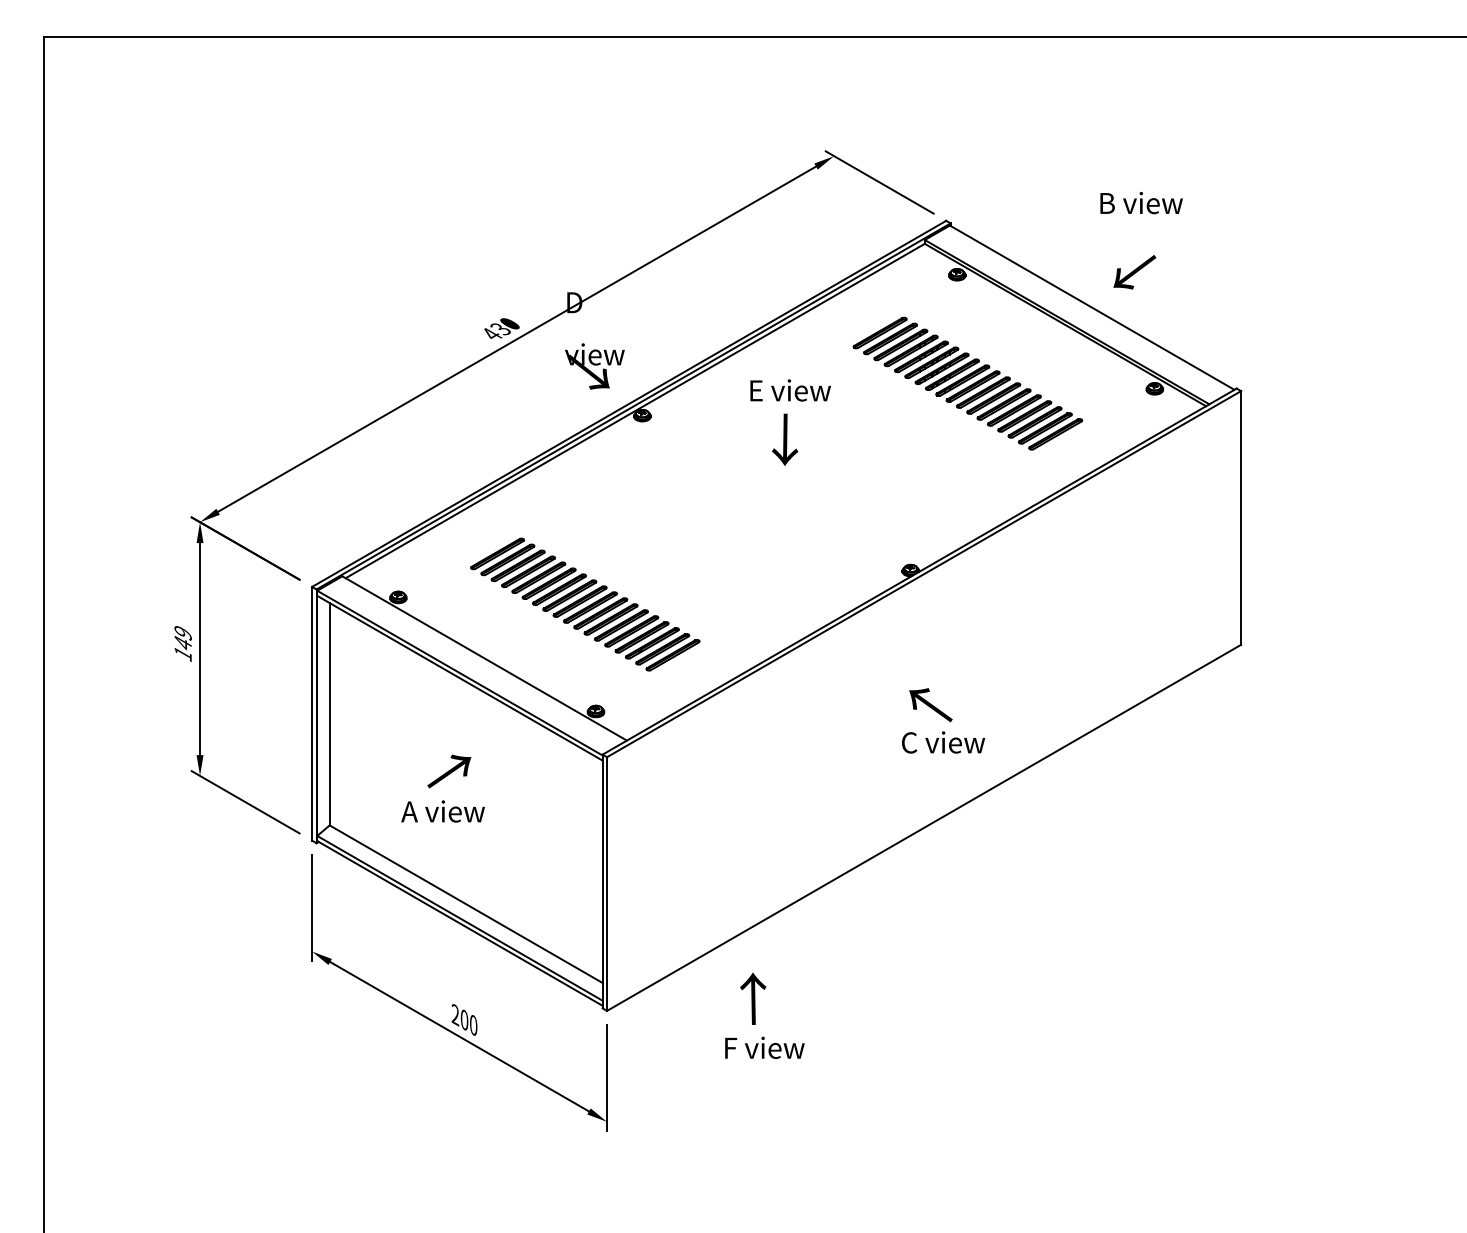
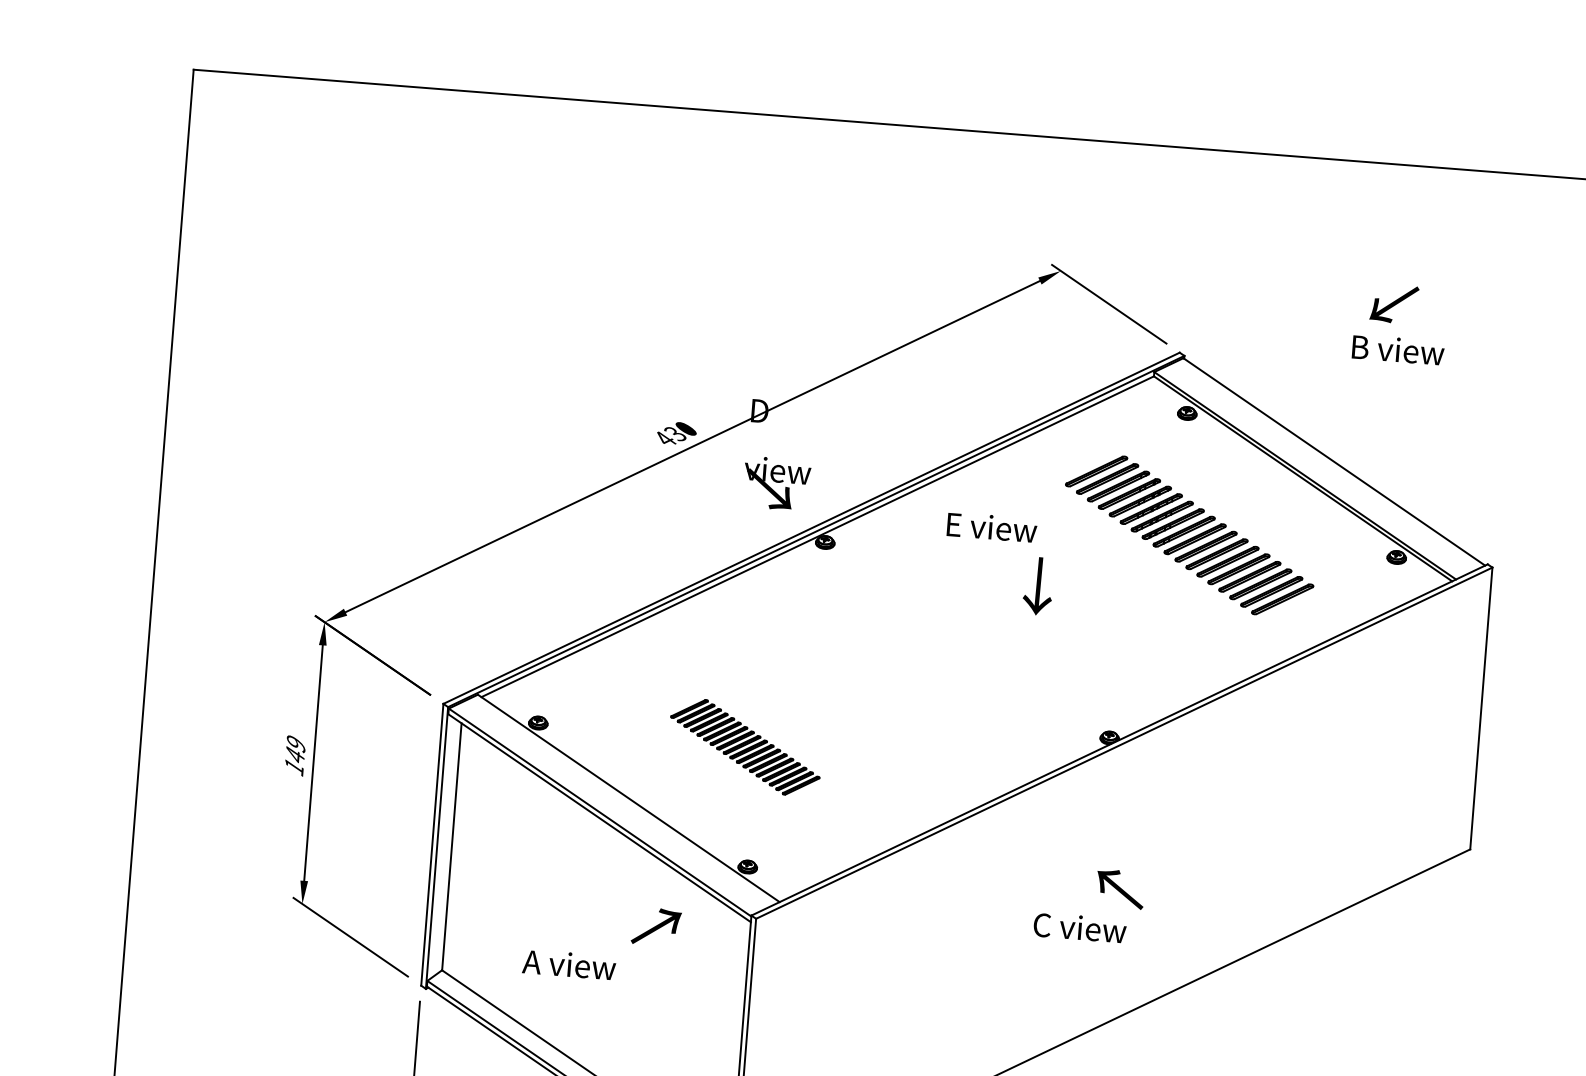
text: (1134, 272) -> (1393, 304), moved
text: (785, 439) -> (1038, 585), moved
part: (585, 604) -> (745, 747), size x0.6
text: (943, 742) -> (1080, 927), moved
text: (449, 771) -> (656, 926), moved

